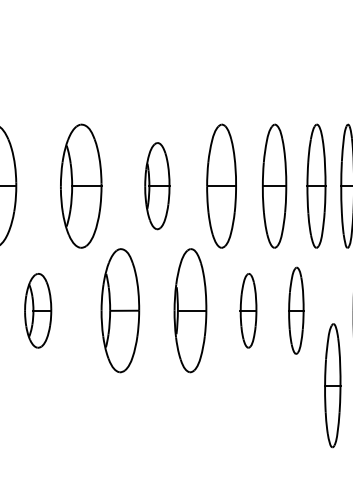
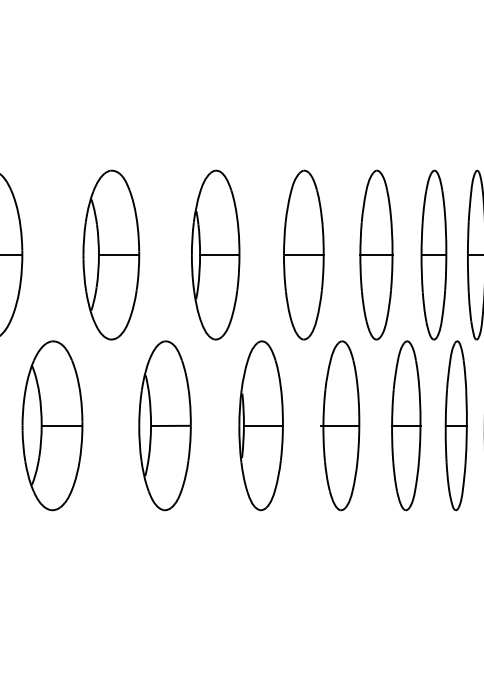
part: (157, 185) -> (215, 254), size x1.43
part: (37, 310) -> (51, 425), size x1.67
part: (247, 310) -> (339, 425), size x1.67
part: (296, 310) -> (406, 425), size x1.43
part: (332, 385) -> (455, 425), moved

